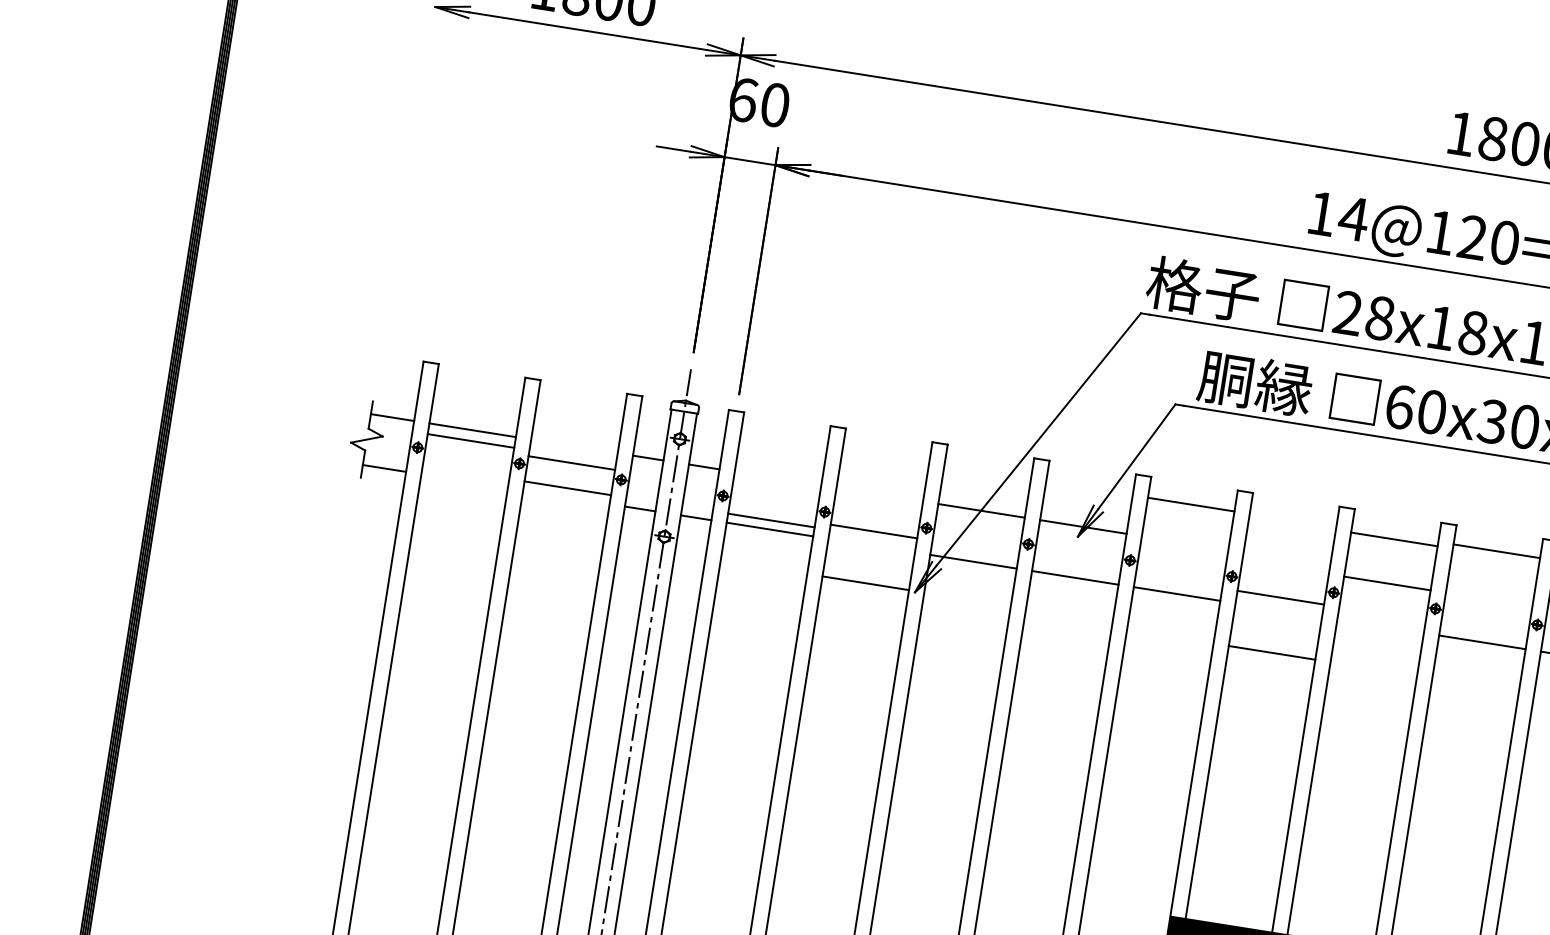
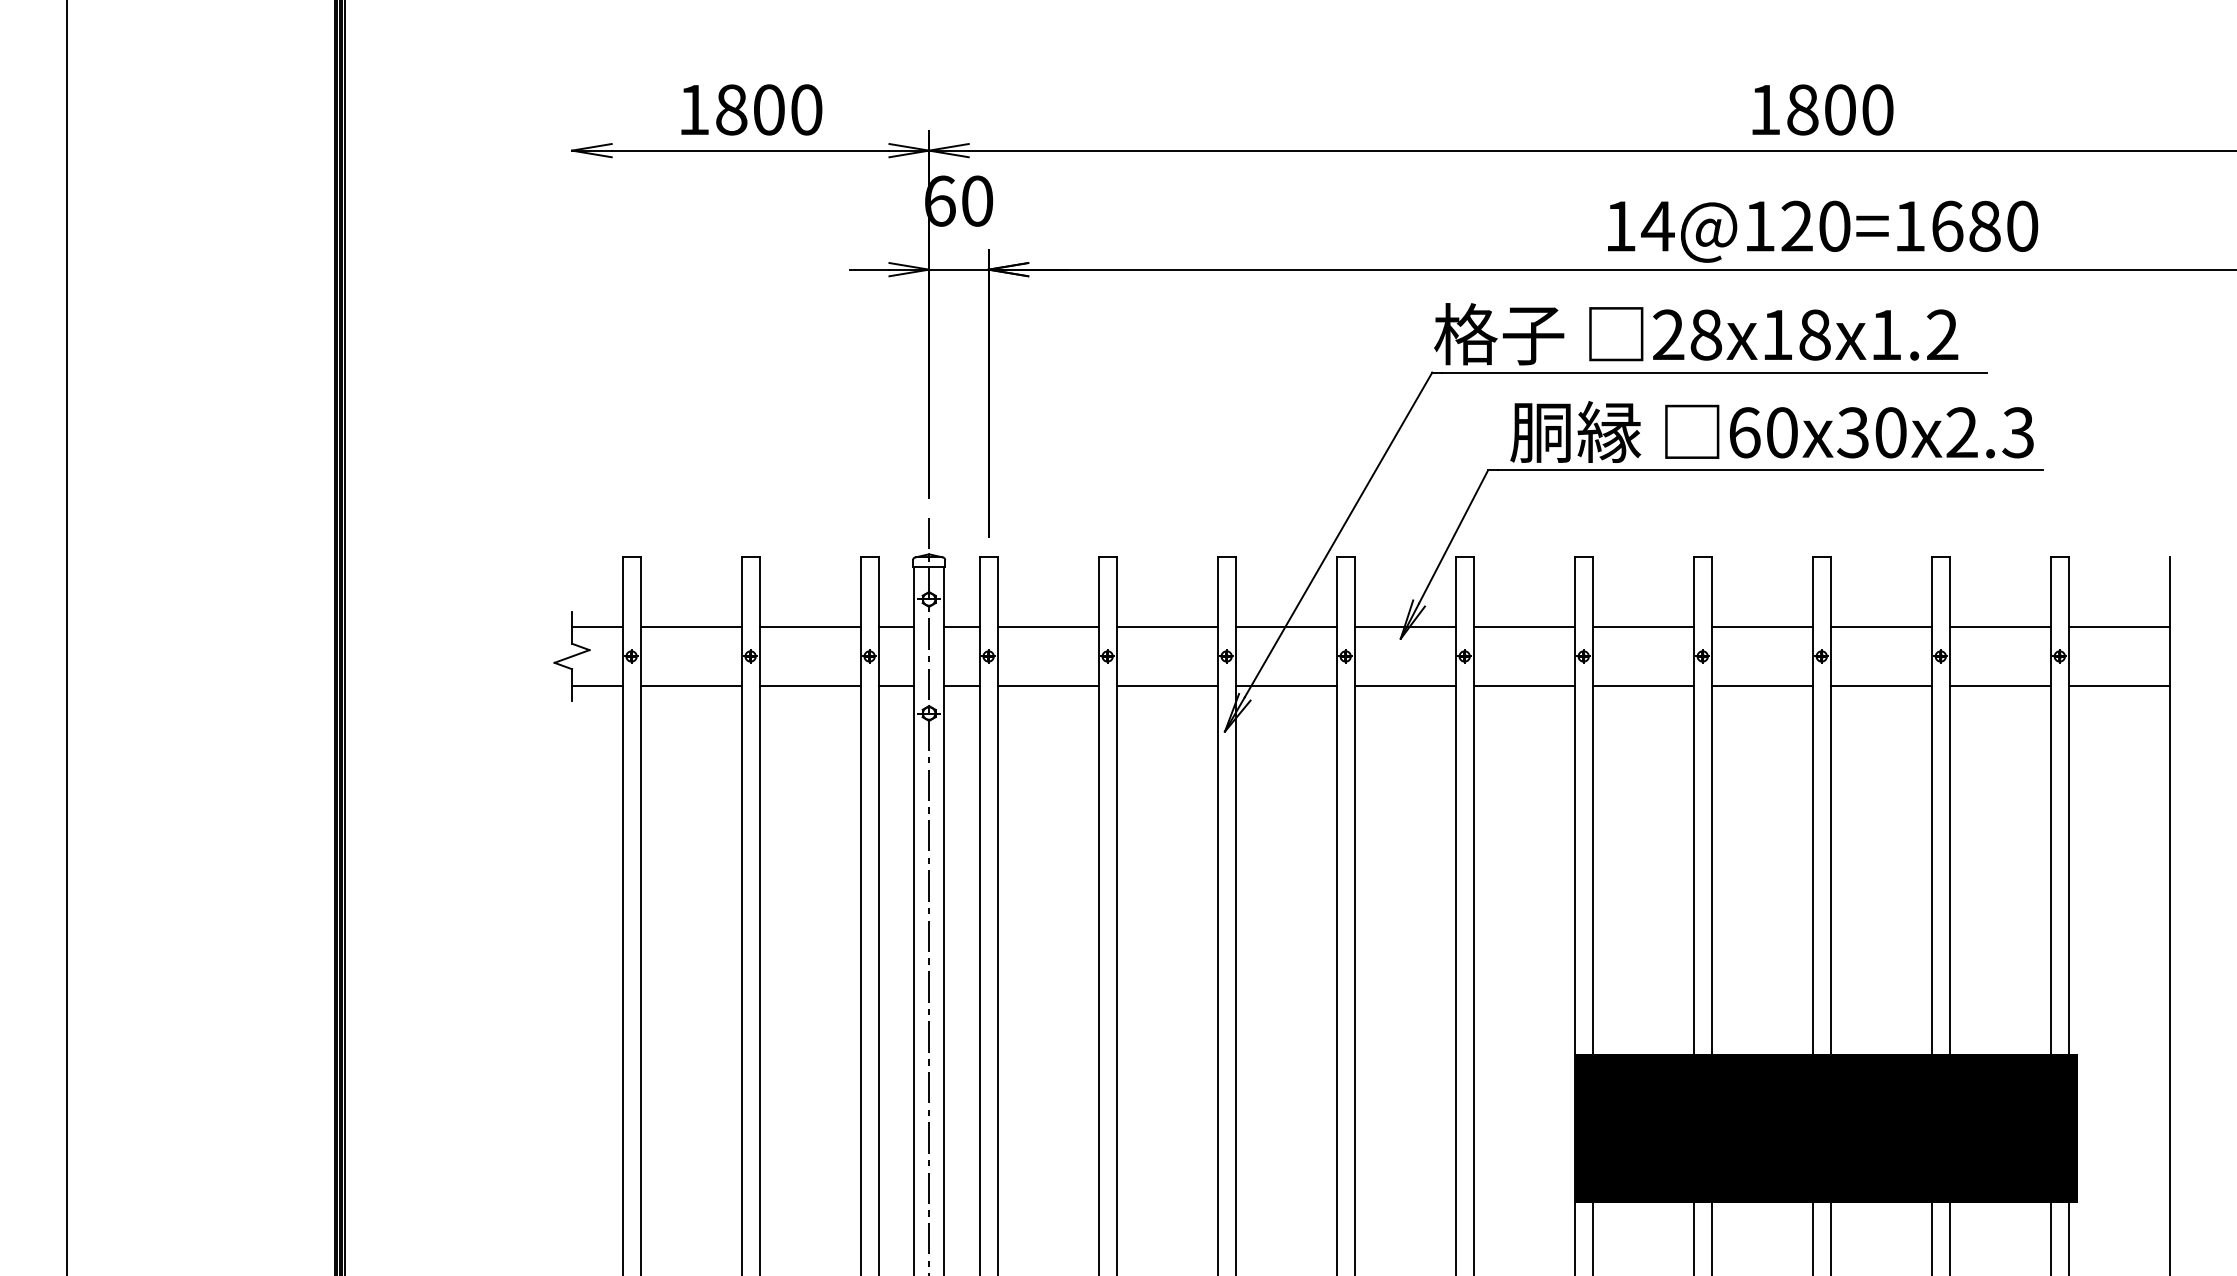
line: (470, 441) -> (690, 686), moved
line: (571, 463) -> (809, 686), moved
line: (567, 488) -> (809, 626), moved
line: (1190, 504) -> (1523, 626), moved
line: (770, 520) -> (1047, 626), moved
line: (873, 531) -> (1166, 626), moved
line: (1393, 539) -> (1761, 626), moved
line: (1496, 550) -> (1880, 626), moved
line: (865, 583) -> (1166, 686), moved
line: (1386, 583) -> (1761, 686), moved
line: (1280, 597) -> (1642, 626), moved
line: (1271, 653) -> (1642, 686), moved

